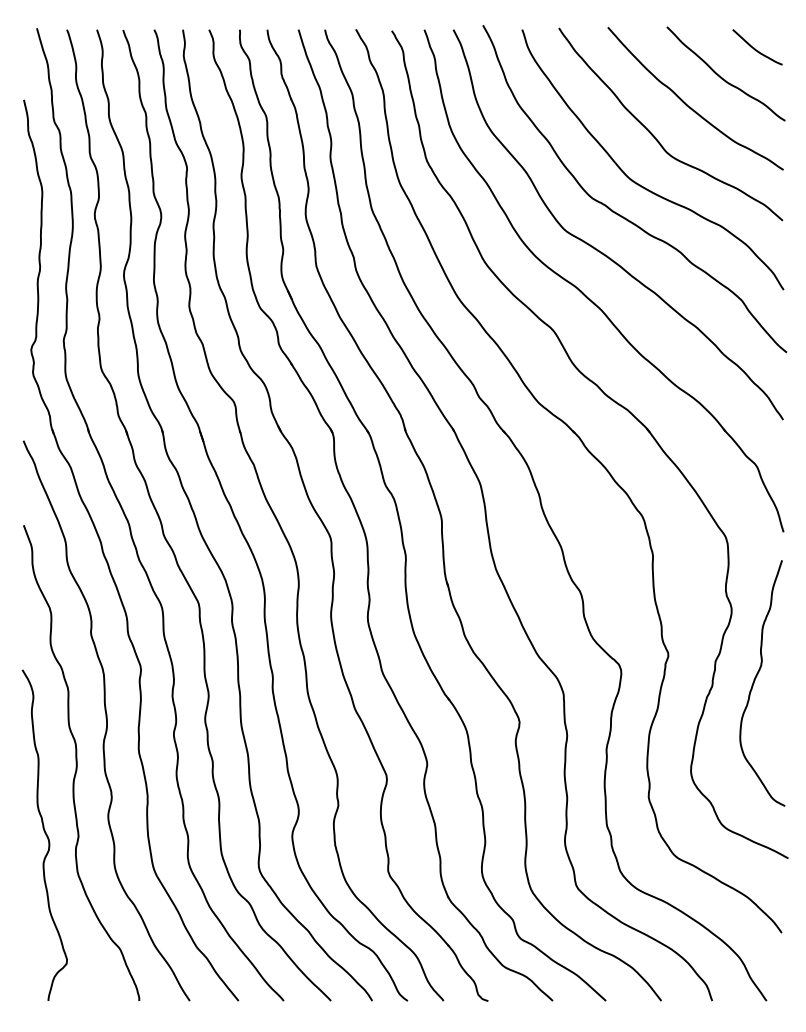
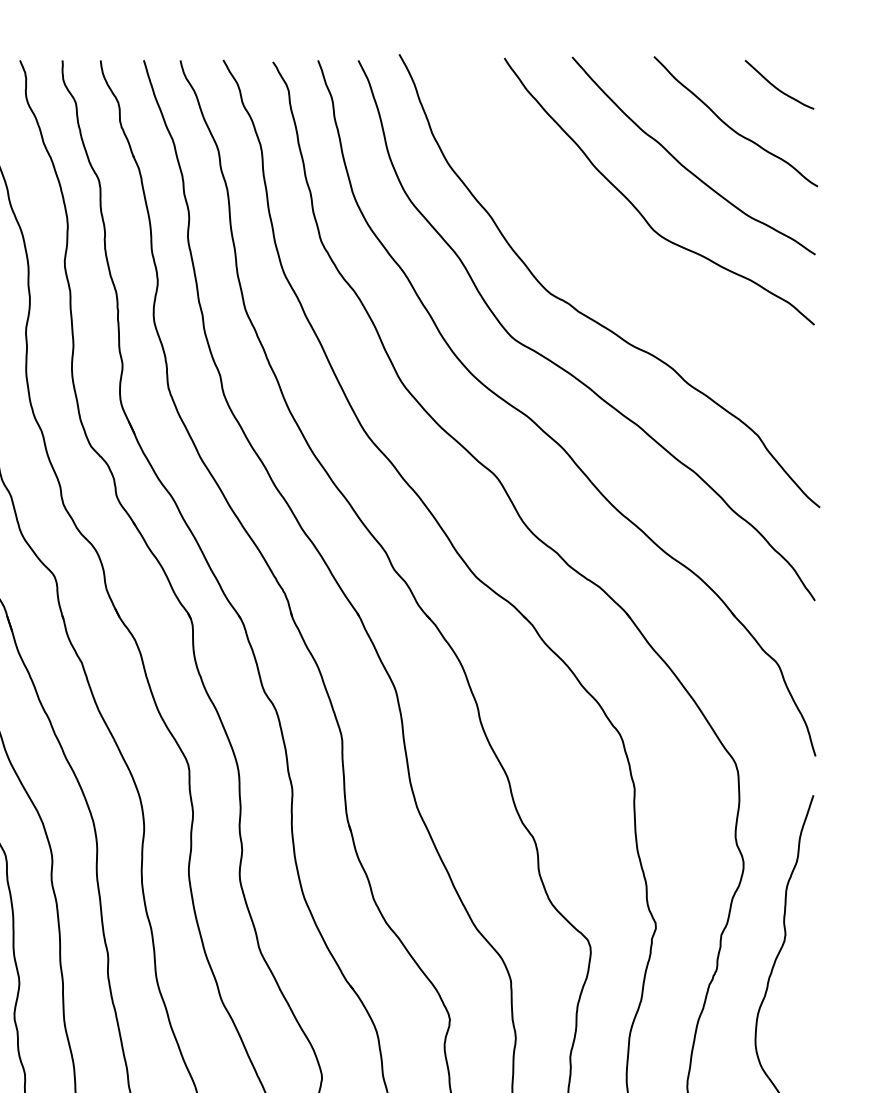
curve: (640, 184) -> (617, 274), removed

